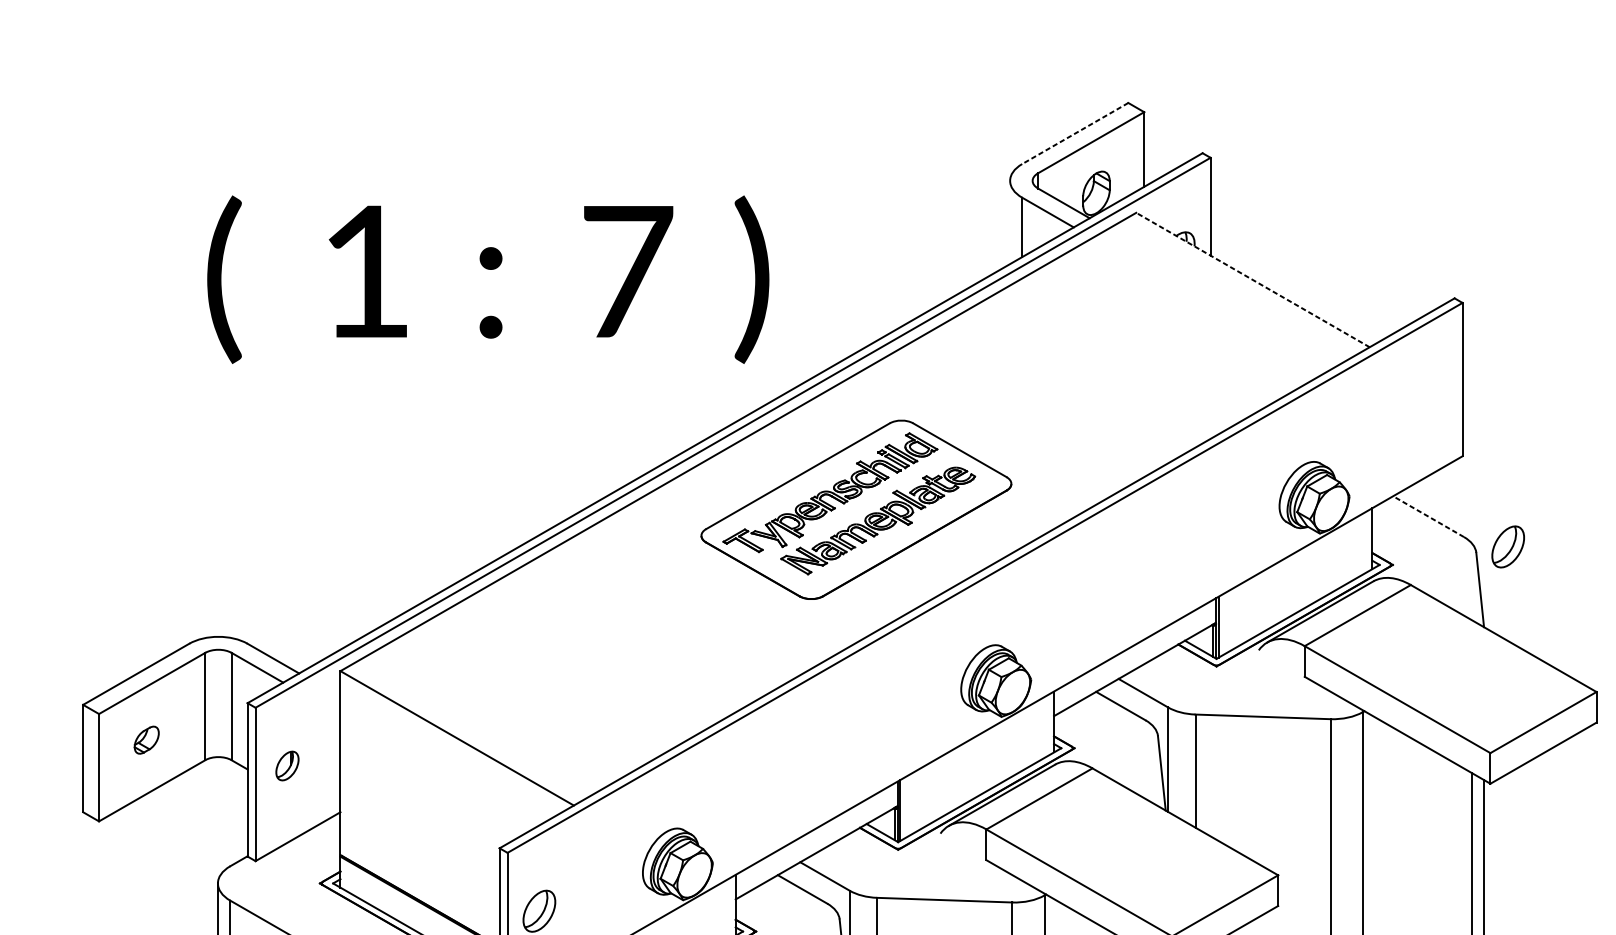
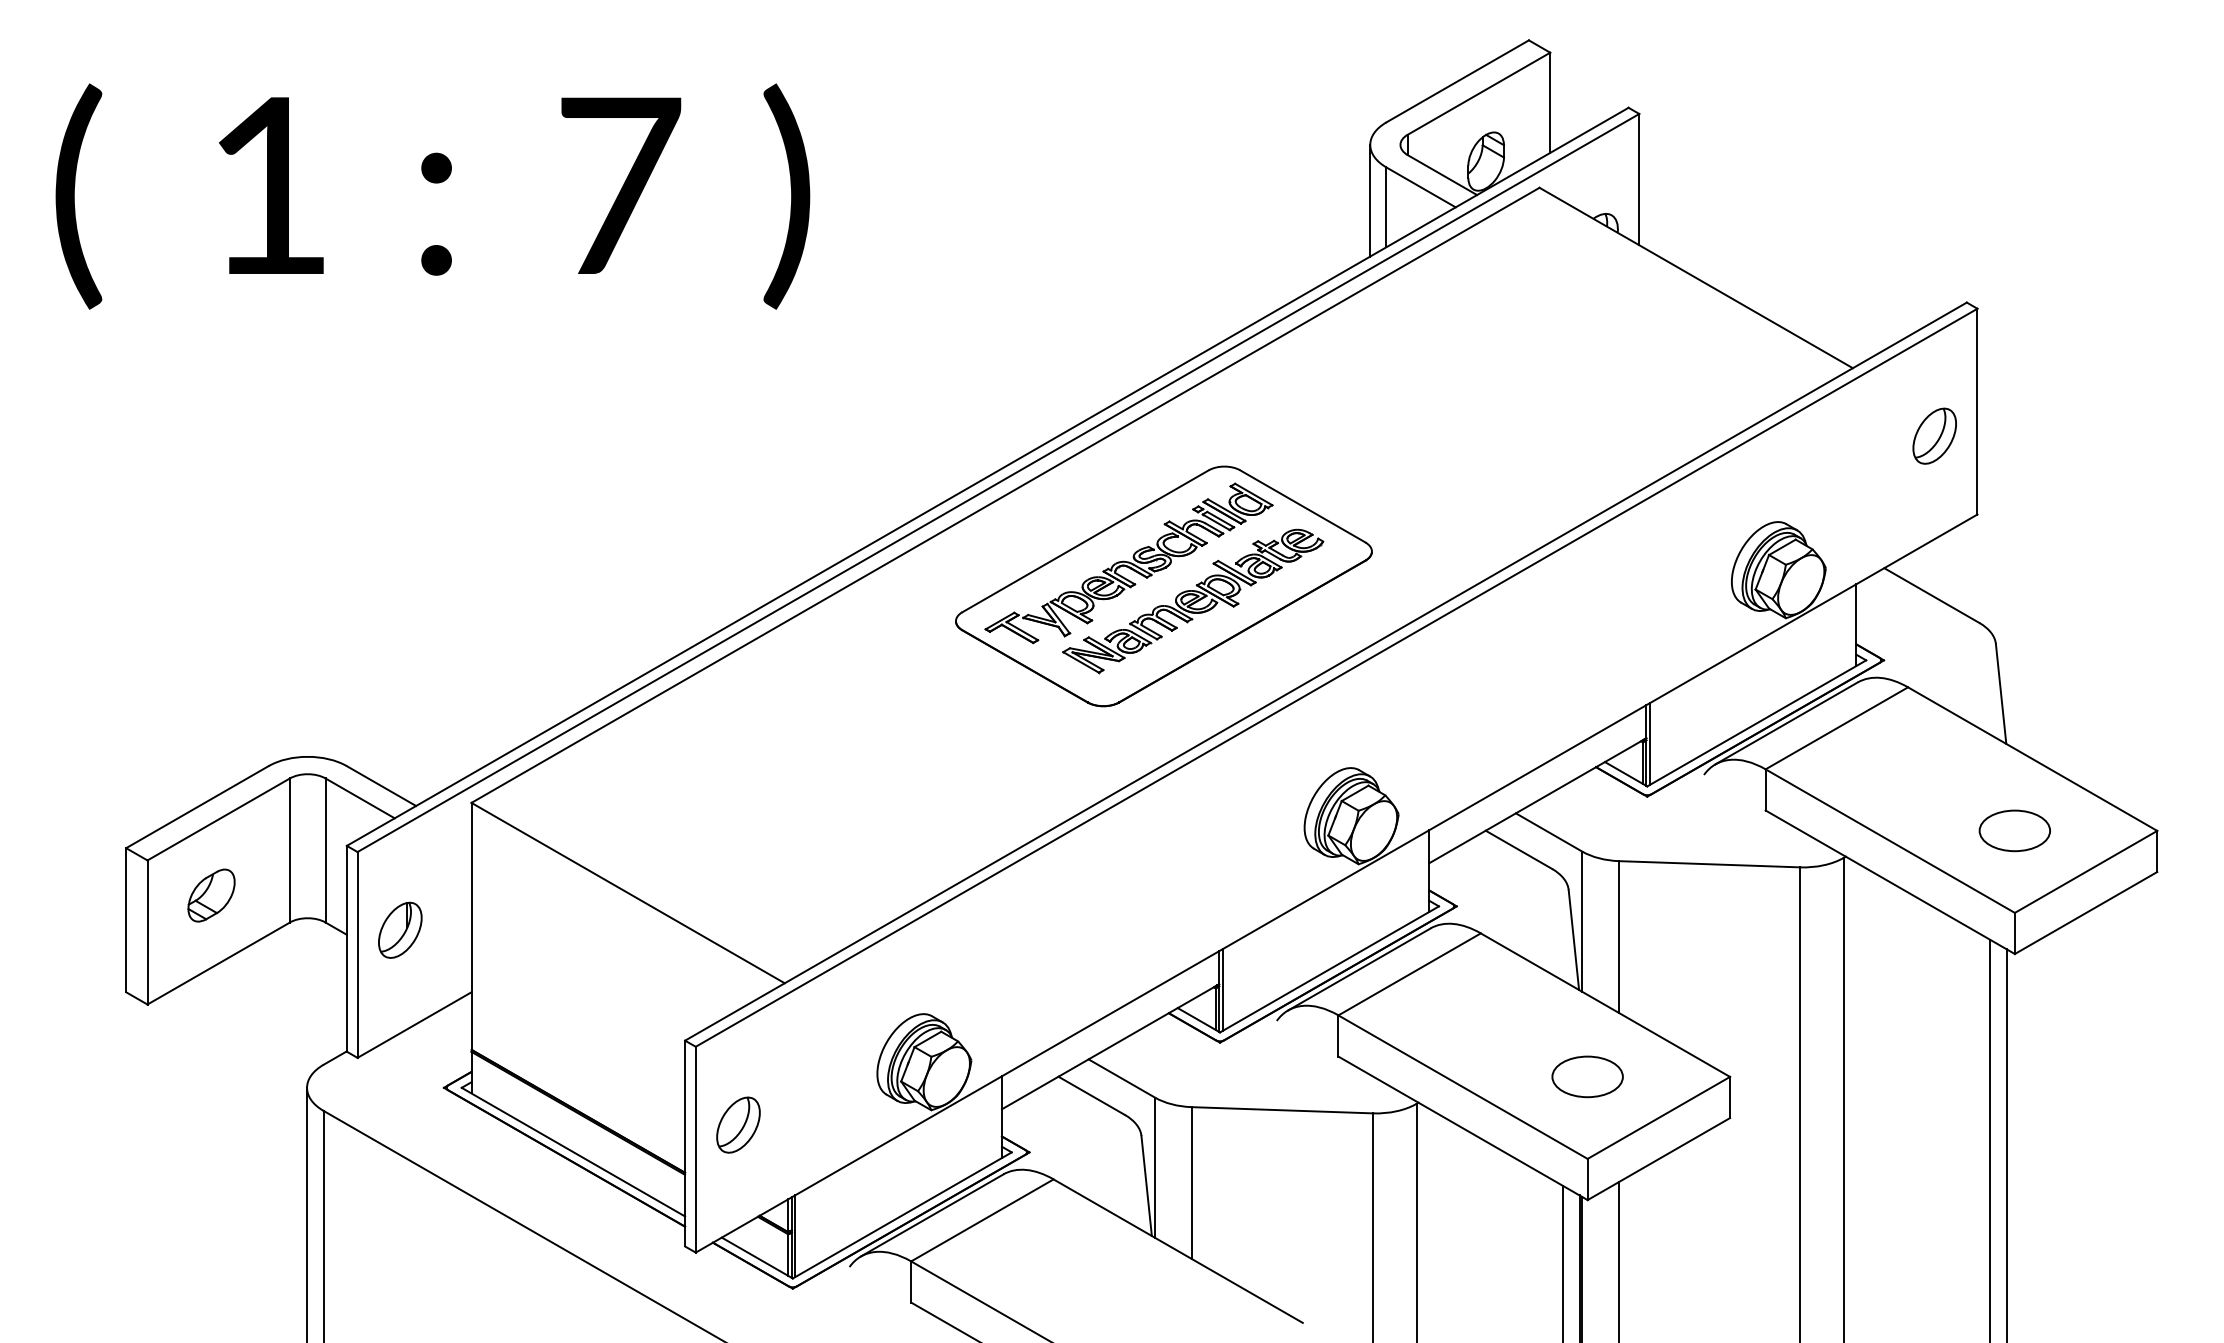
line: (1075, 133) -> (1457, 81), dashed -> solid
line: (1010, 222) -> (1370, 200), added
text: (487, 279) -> (432, 196), moved
line: (1253, 280) -> (1696, 278), dashed -> solid
line: (1428, 516) -> (1931, 595), dashed -> solid
part: (1508, 546) -> (1934, 435), moved
part: (1490, 691) -> (2014, 830), added
part: (146, 740) -> (211, 895), size x1.43
part: (287, 765) -> (400, 929), size x1.43
part: (1171, 875) -> (1587, 1076), added

